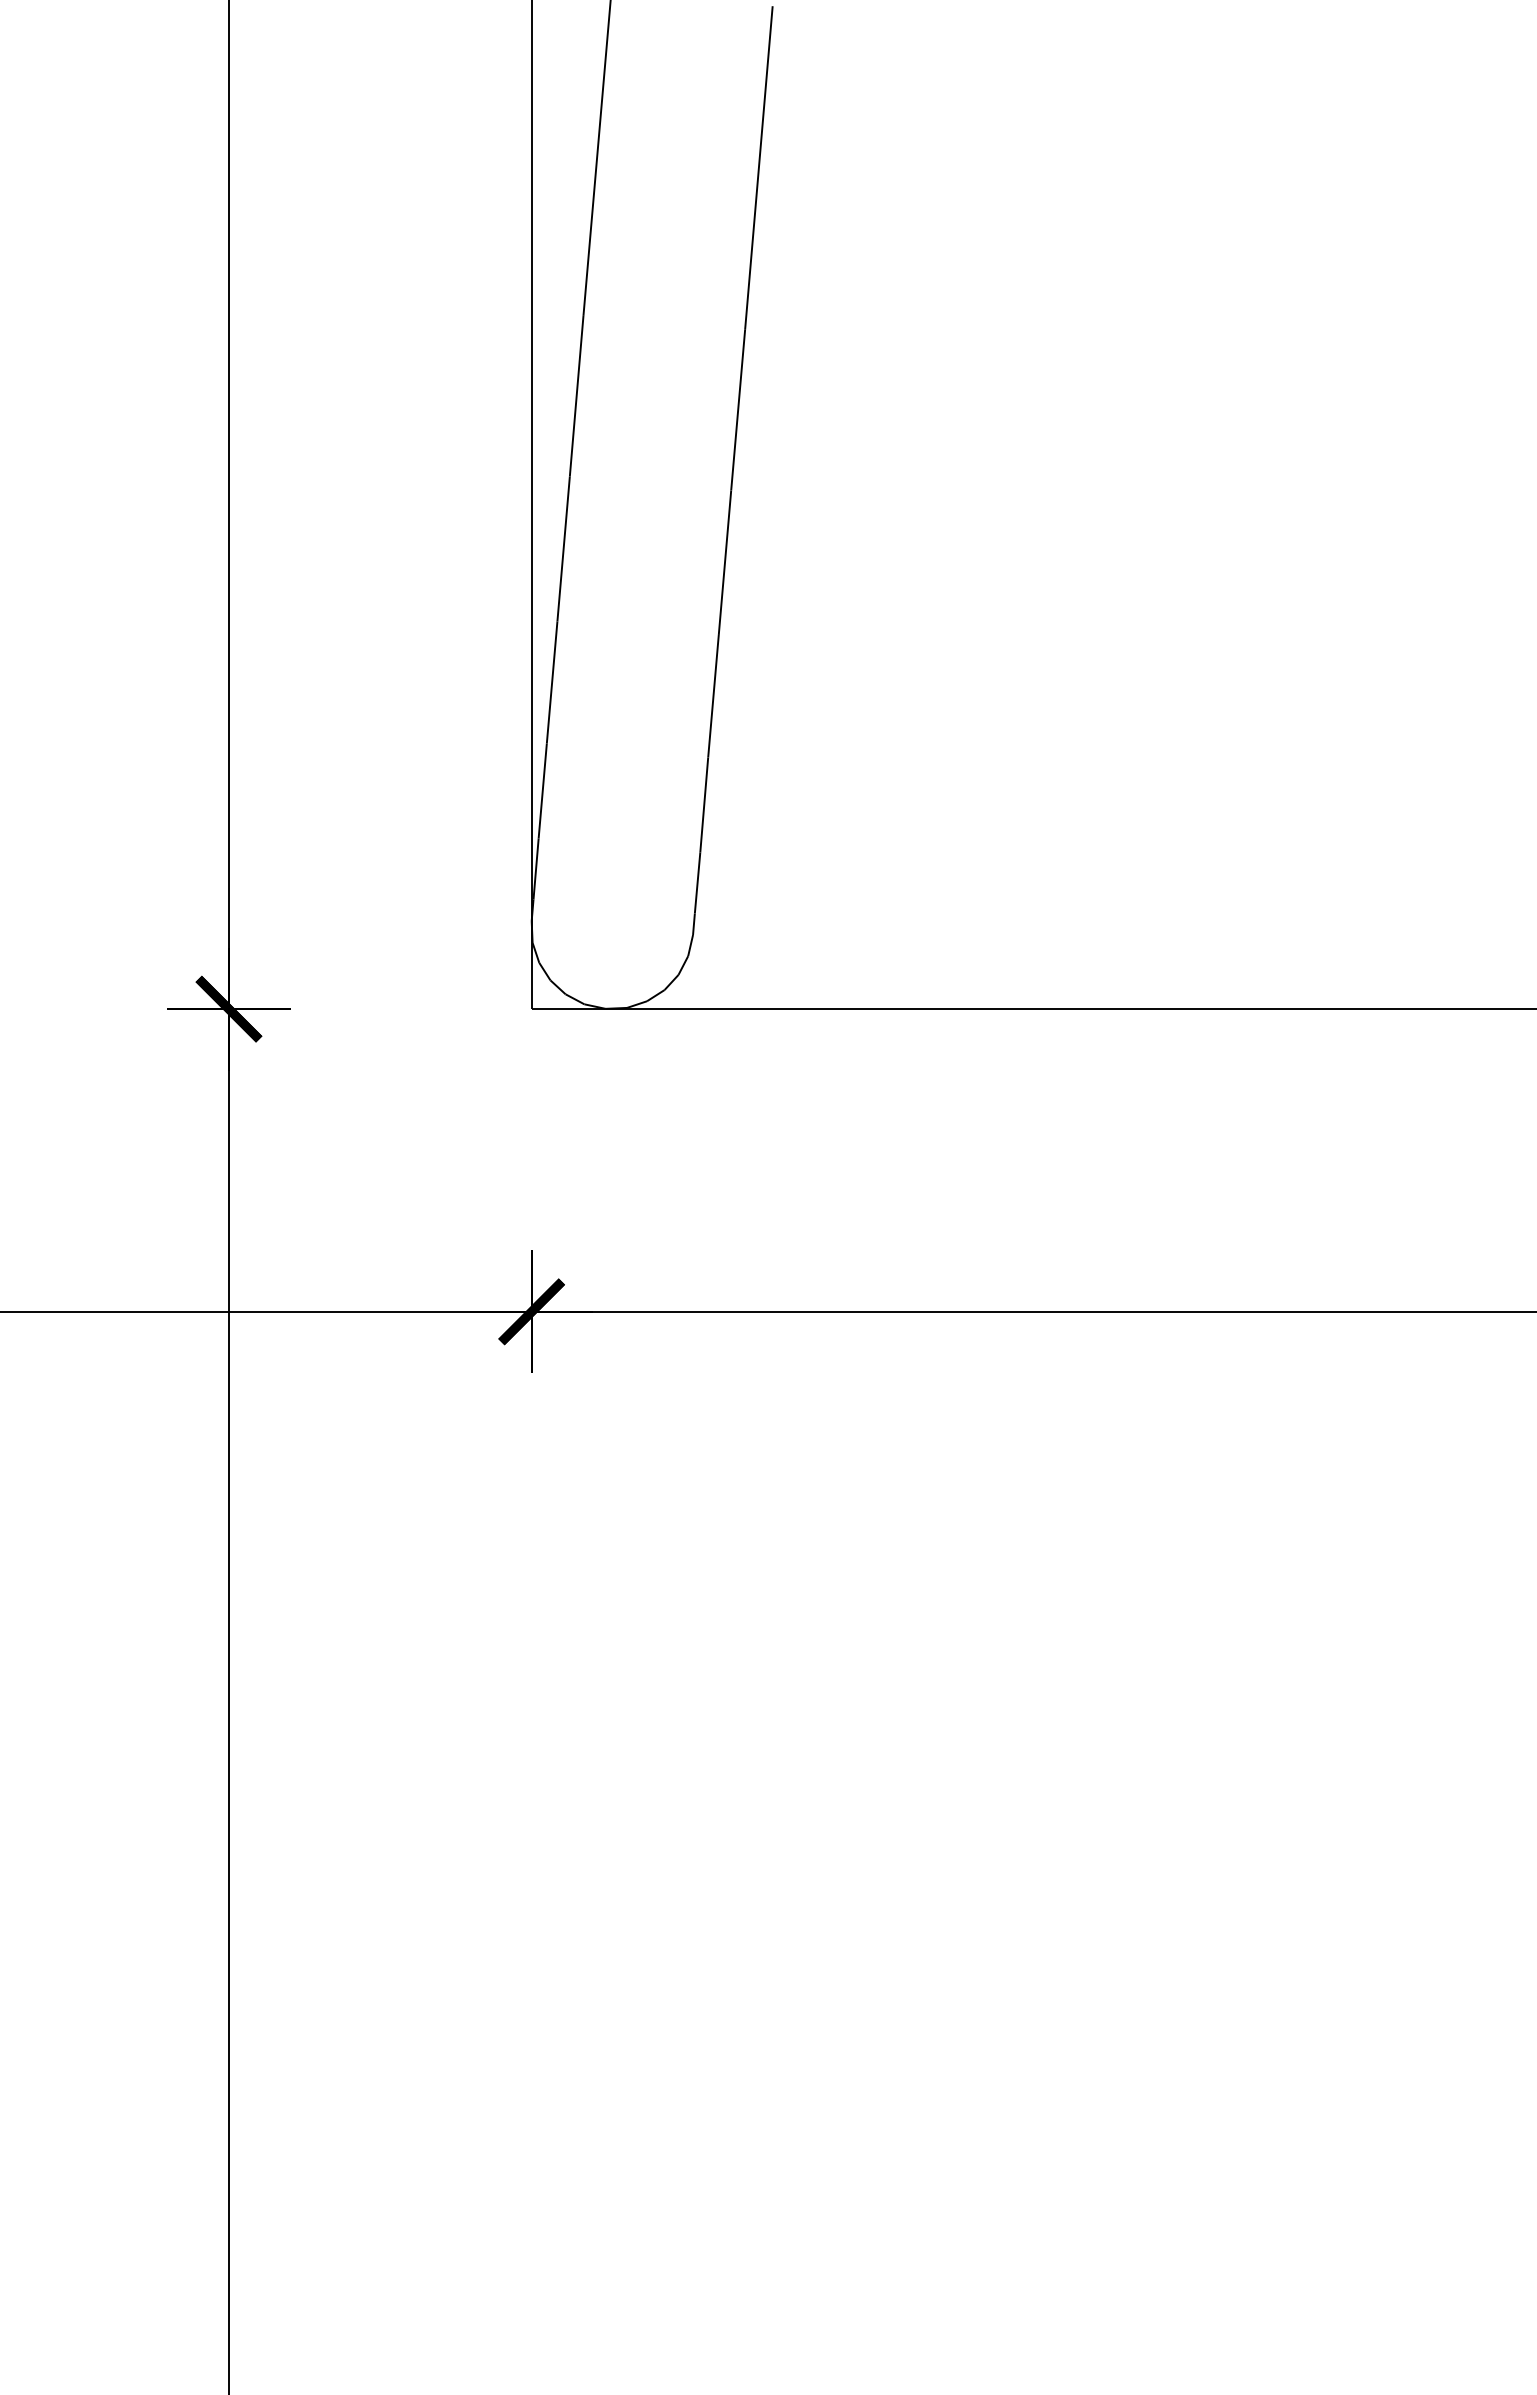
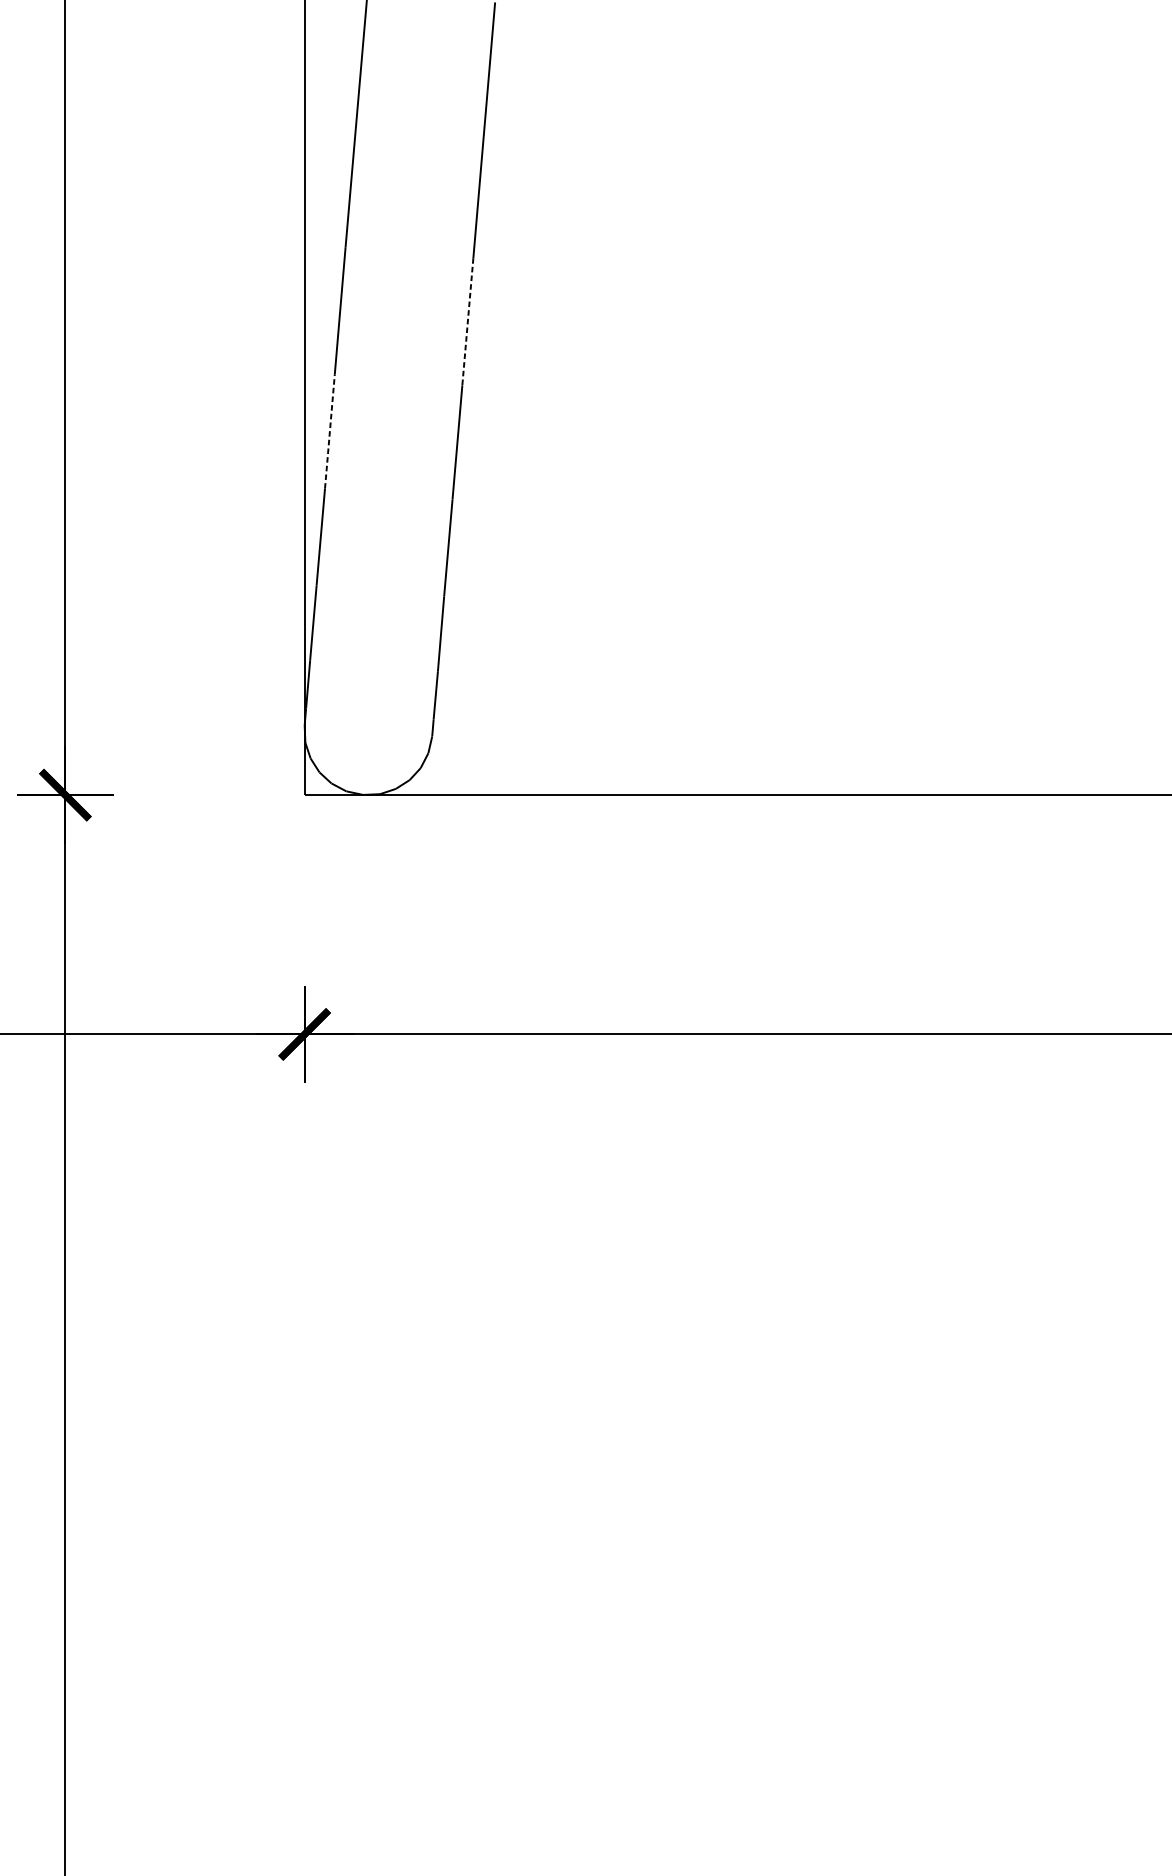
line: (738, 410) -> (468, 321), solid -> dashed
line: (563, 549) -> (329, 431), solid -> dashed

